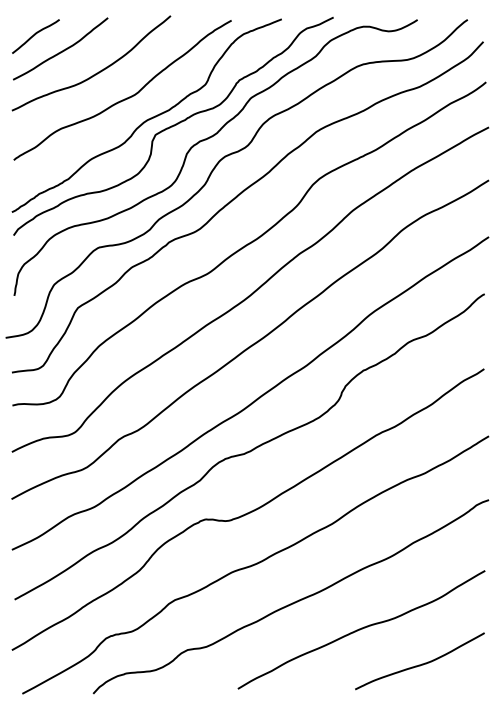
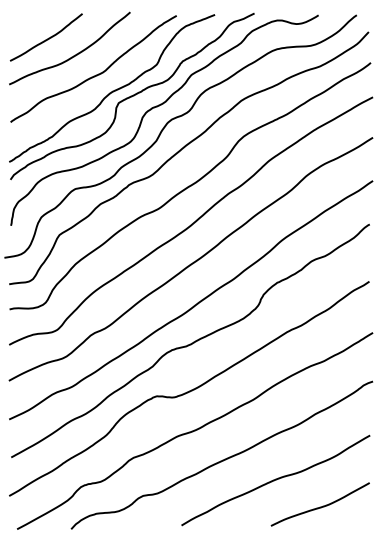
curve: (35, 34) -> (27, 26), removed

